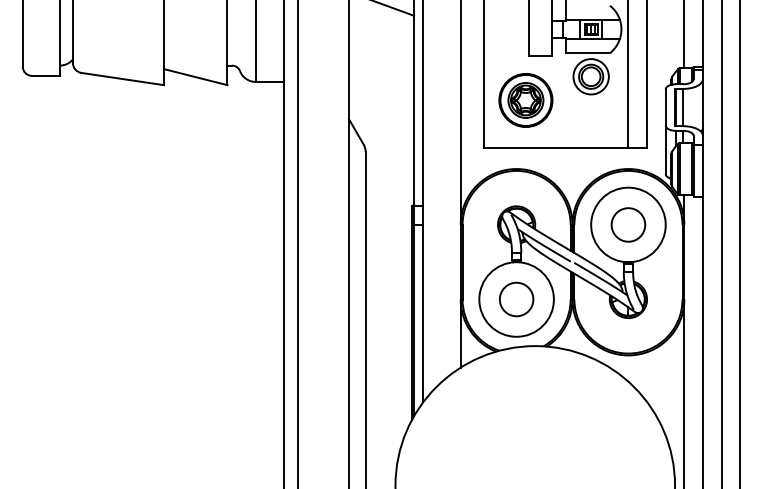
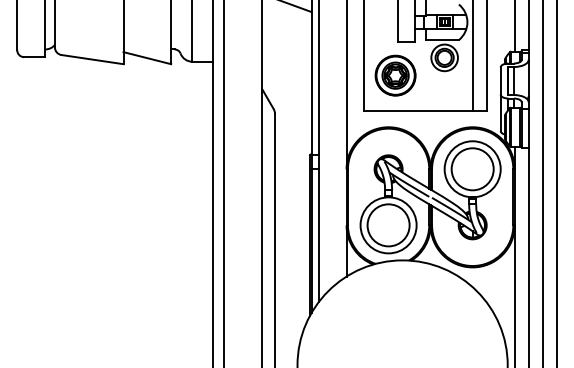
circle: (628, 225) -> (472, 169), size x1.67
circle: (516, 299) -> (388, 225), size x1.67

